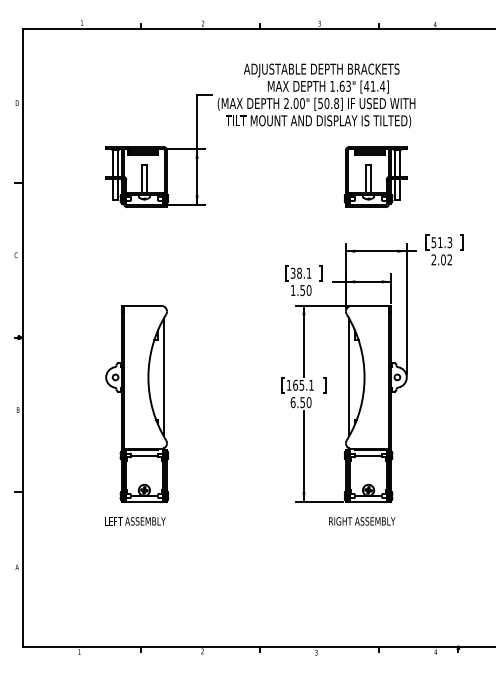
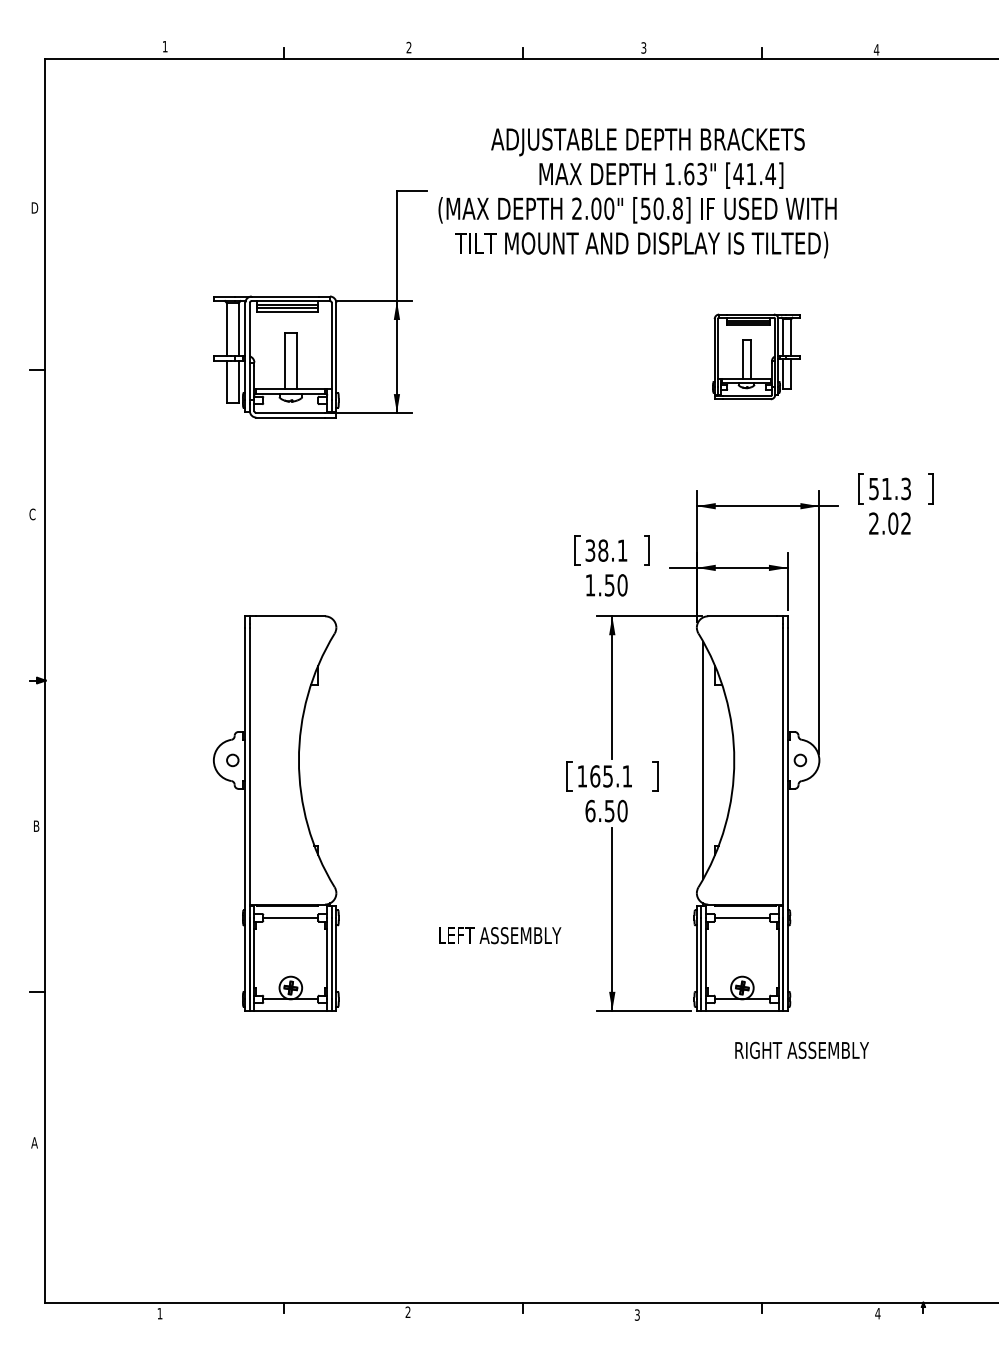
part: (375, 176) -> (756, 355), size x0.7
line: (163, 377) -> (329, 760), removed
text: (135, 521) -> (500, 935), moved
text: (362, 521) -> (802, 1050), moved

